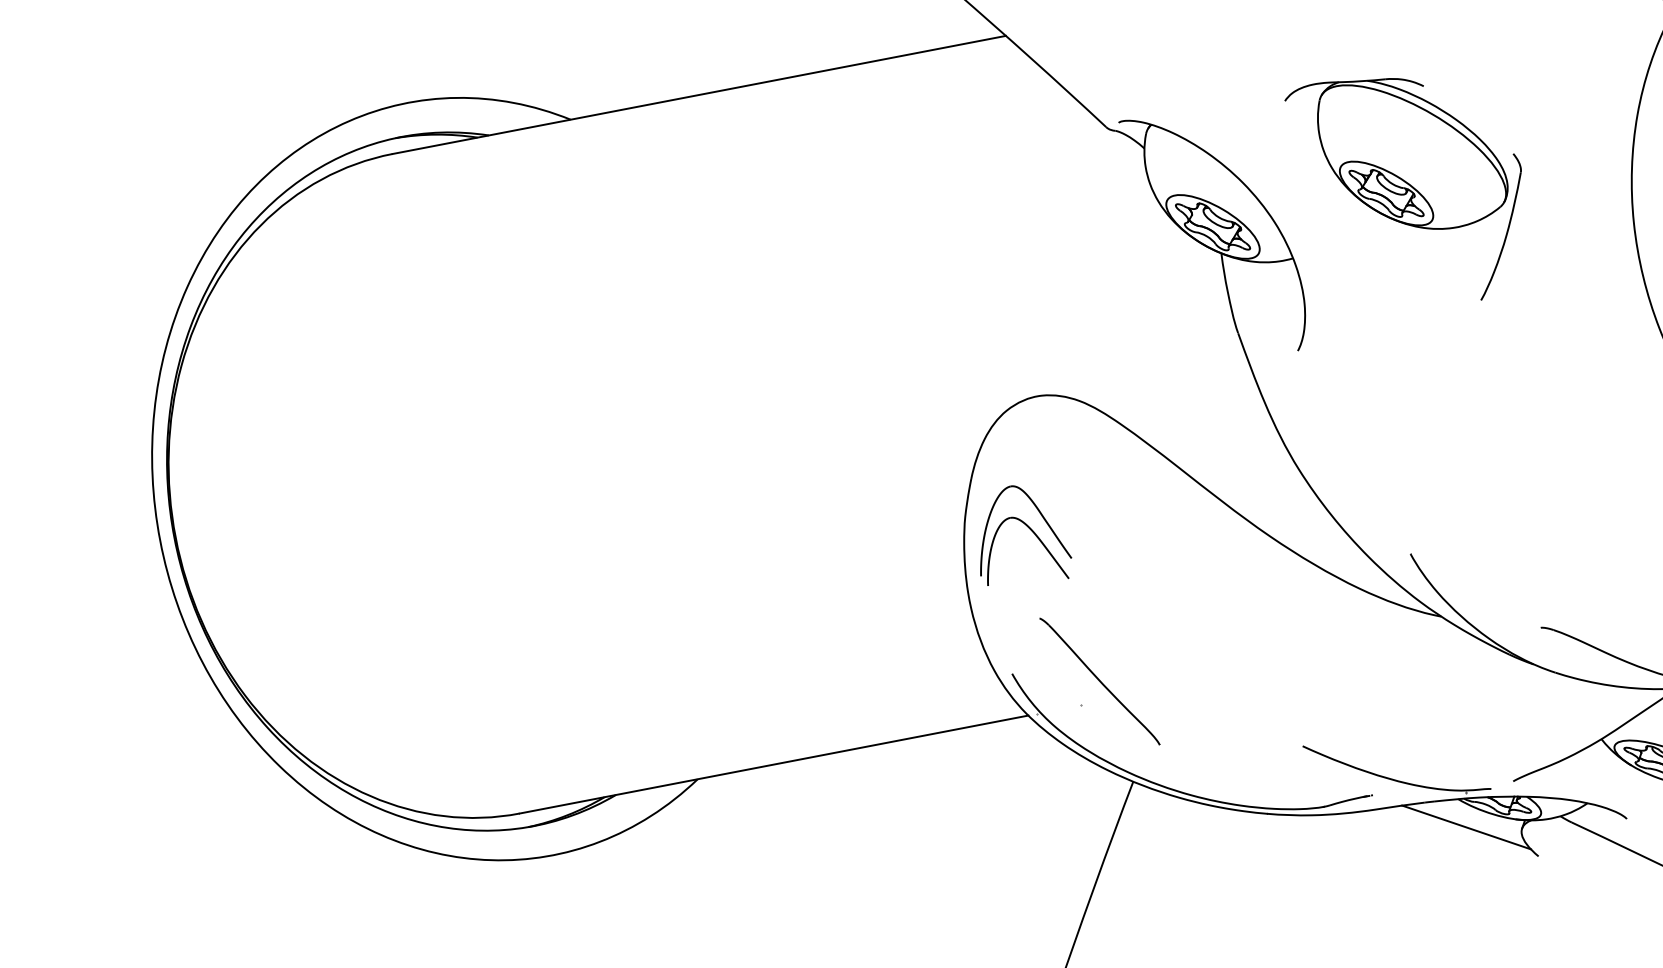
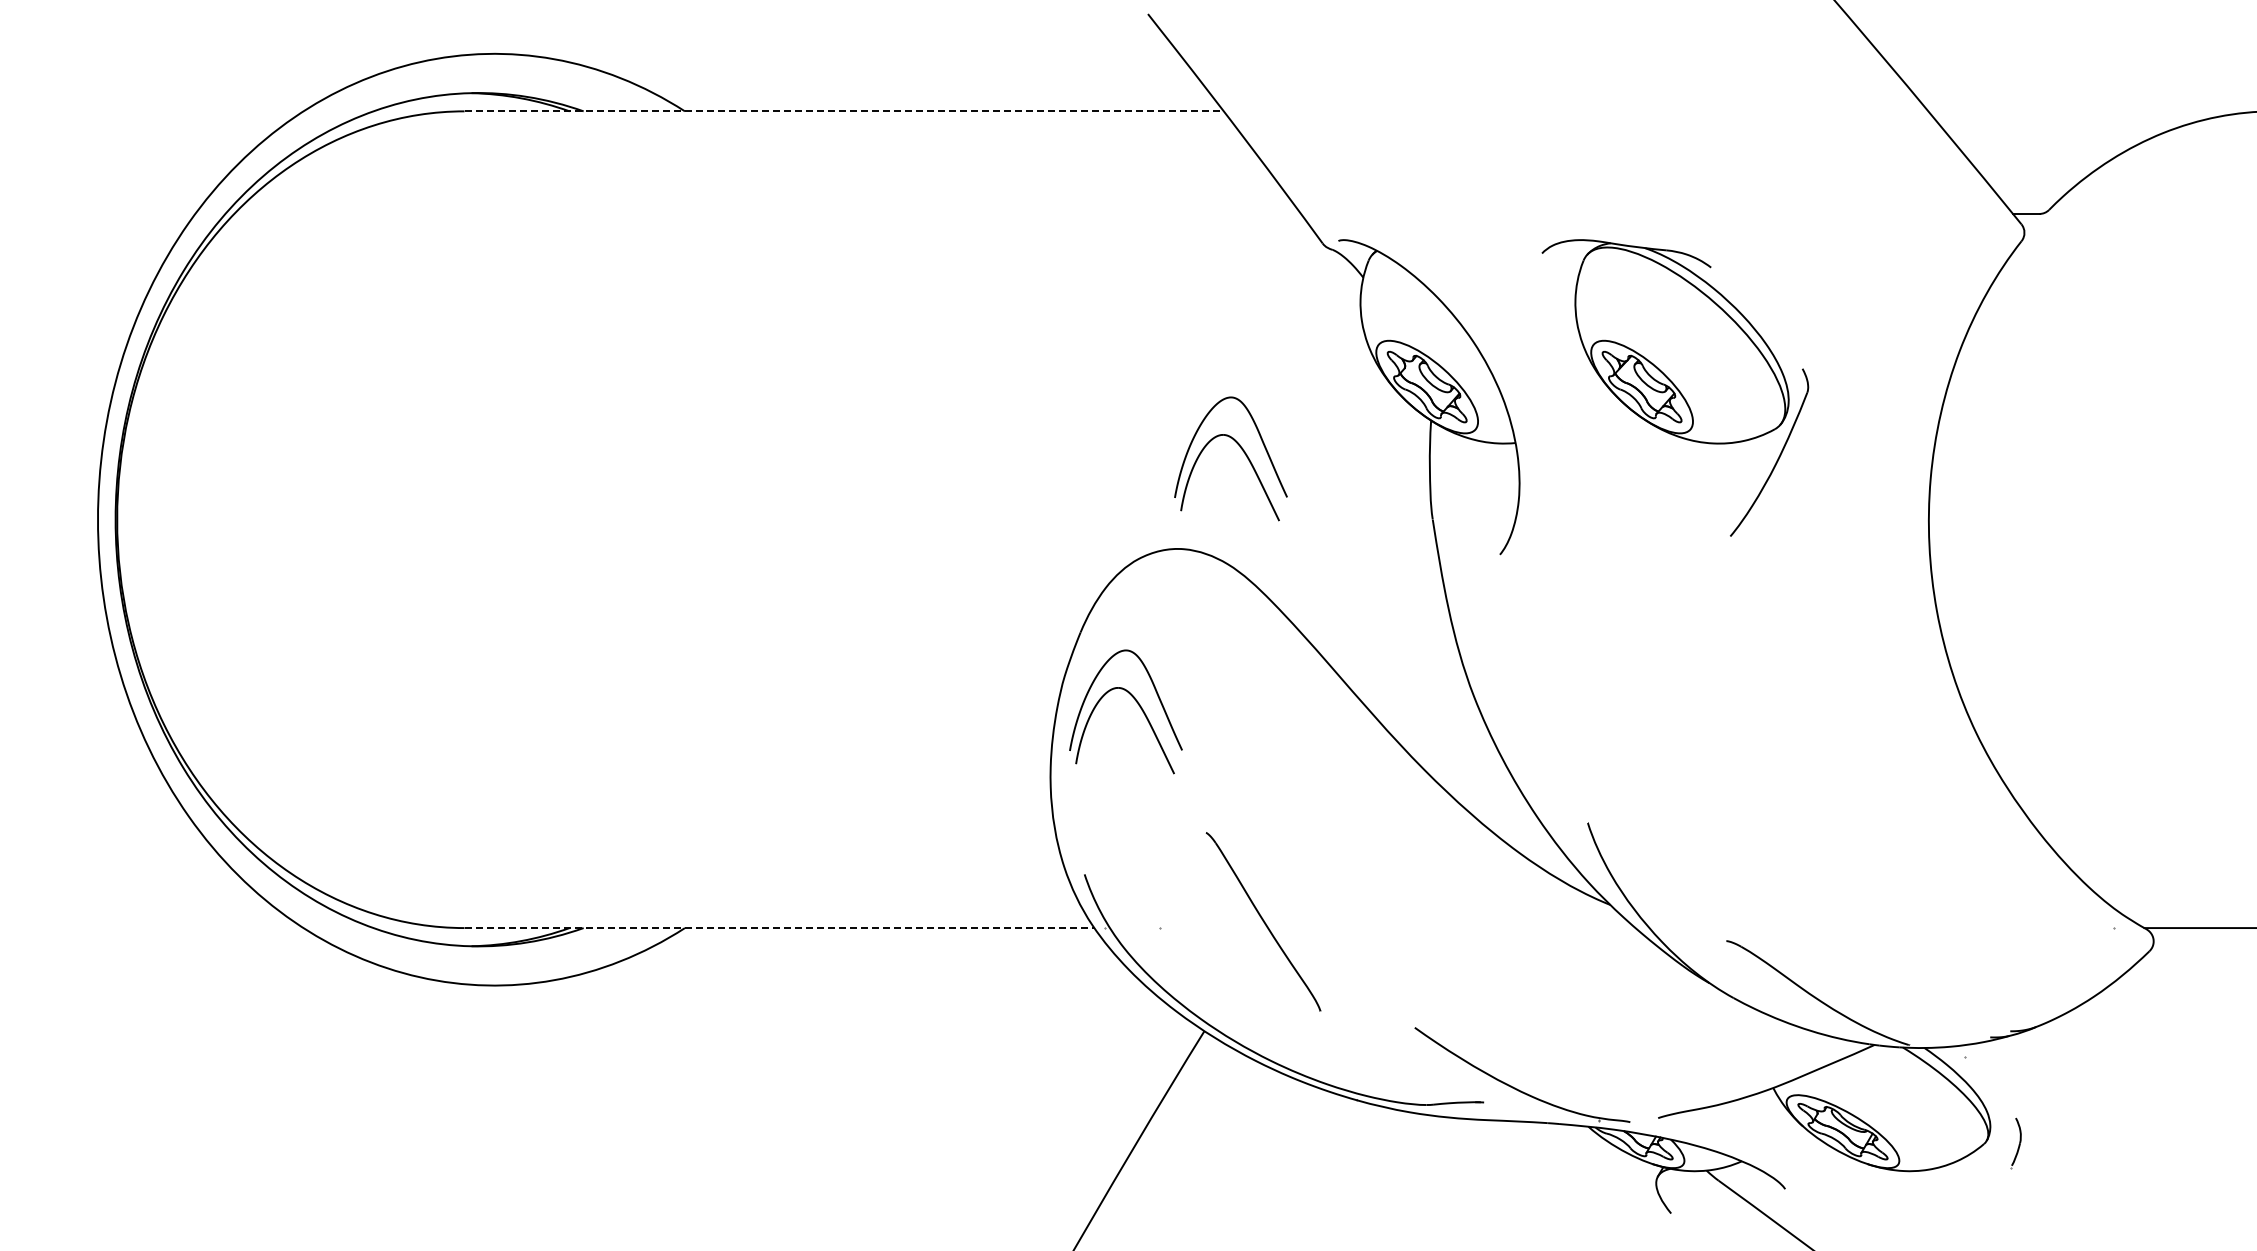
line: (699, 95) -> (844, 111), solid -> dashed
part: (1073, 307) -> (1242, 451), added
part: (1099, 681) -> (1263, 921), moved
line: (774, 764) -> (779, 928), solid -> dashed
line: (1466, 827) -> (1591, 1162), removed

